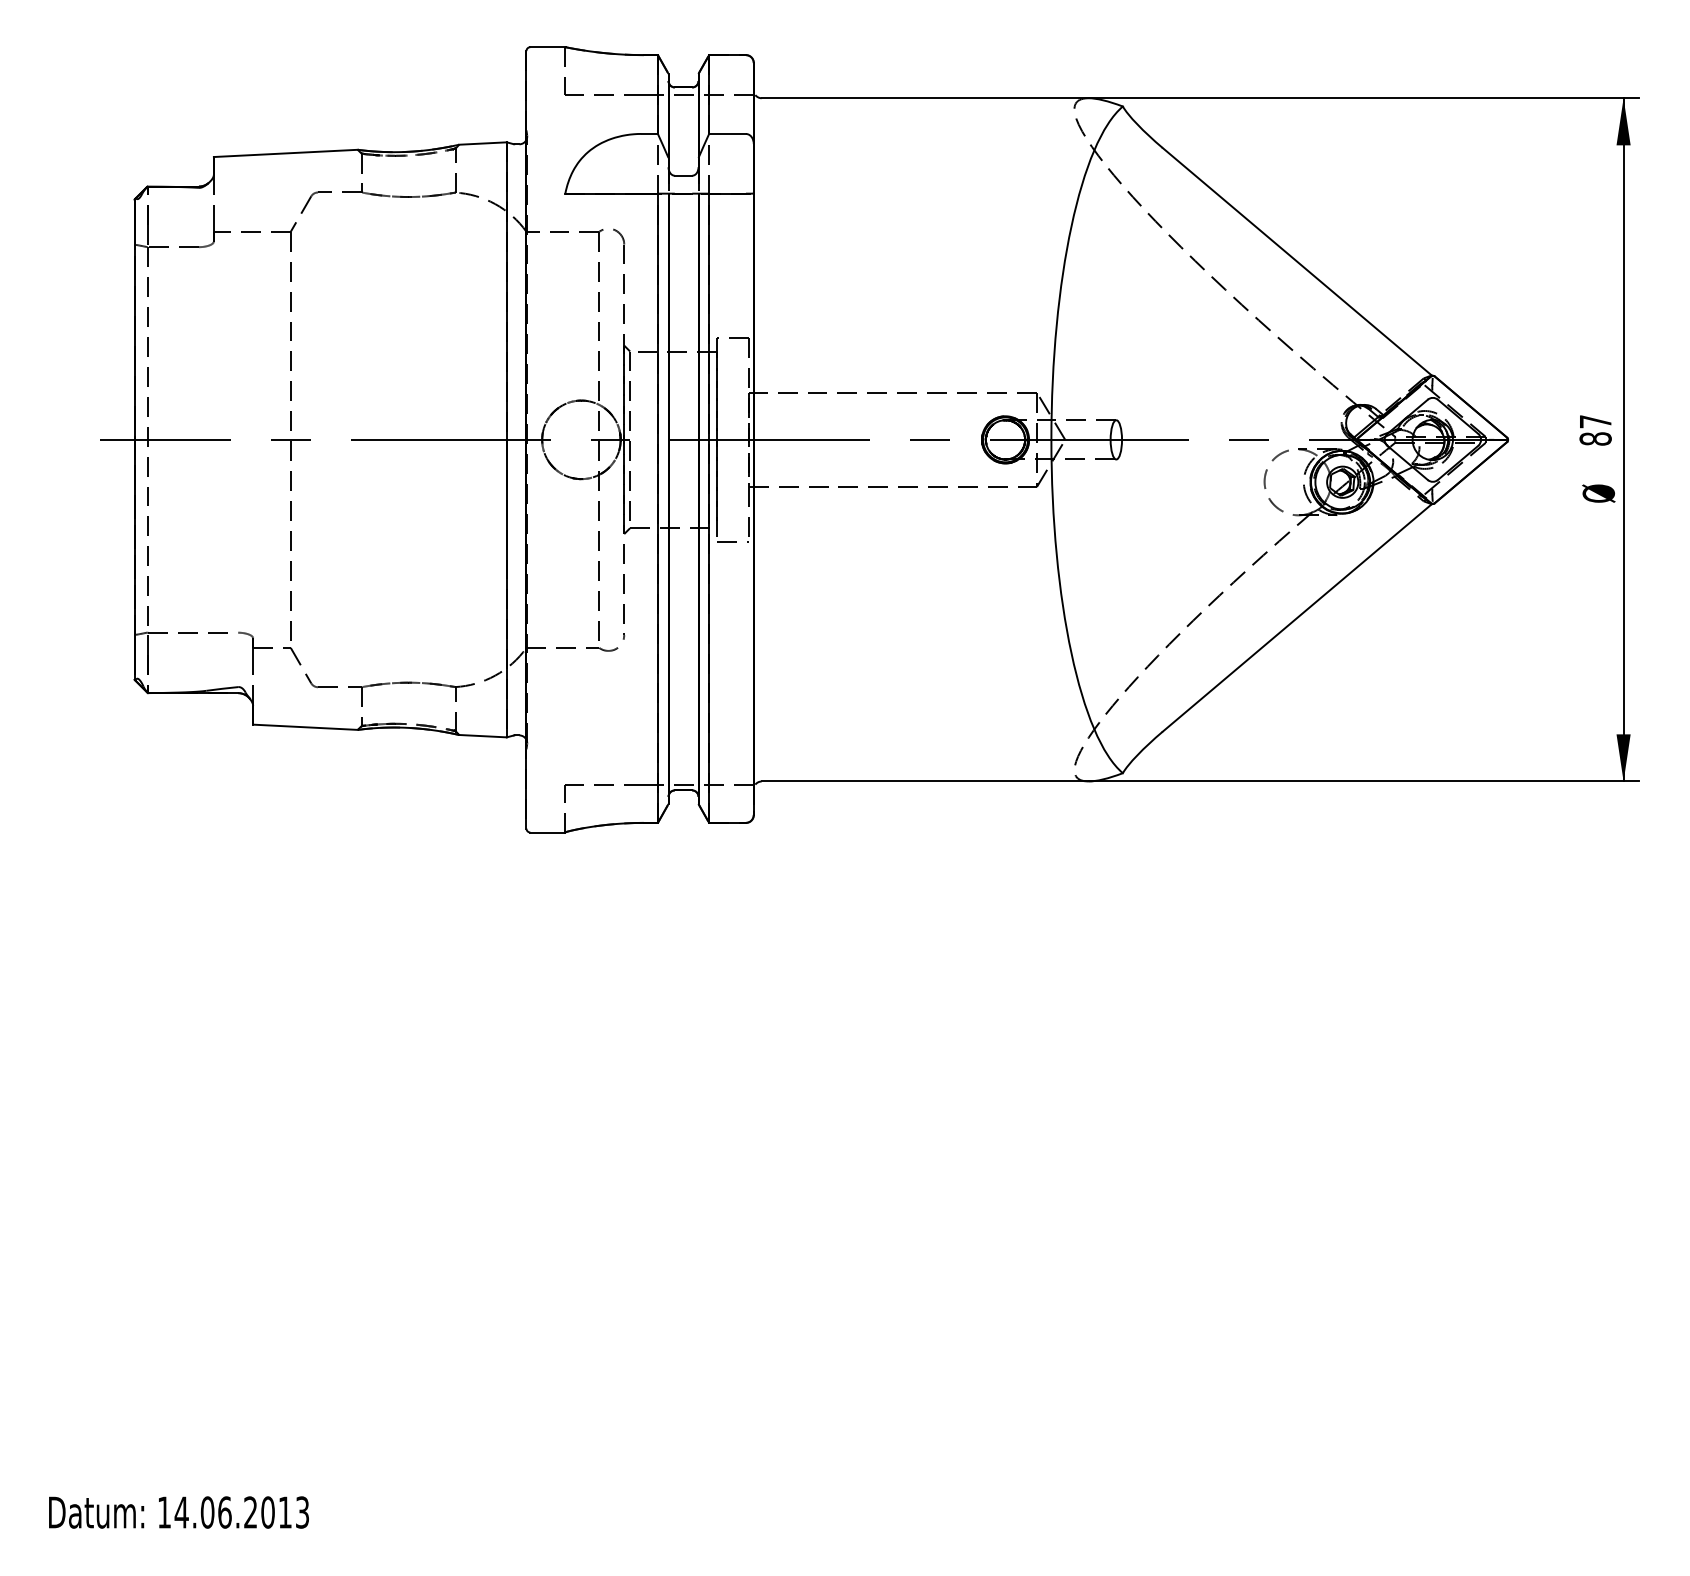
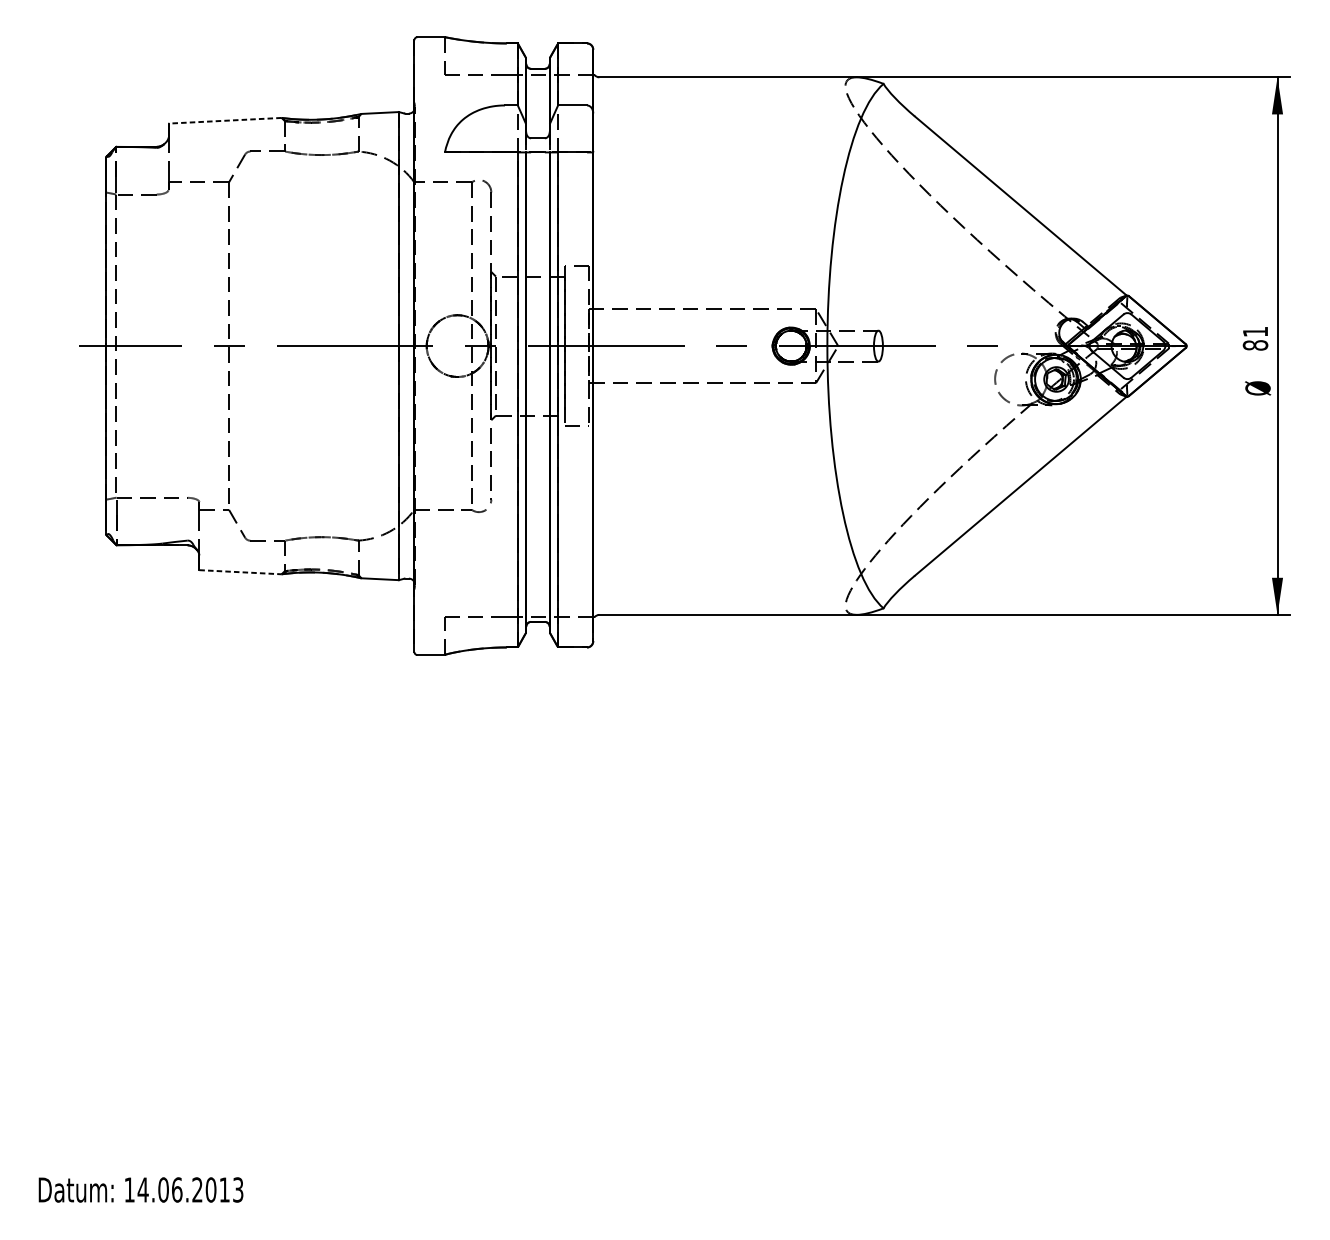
line: (285, 153) -> (224, 120), solid -> dashed
text: (1595, 421) -> (1255, 331), 87 -> 81
line: (305, 727) -> (240, 572), solid -> dashed

